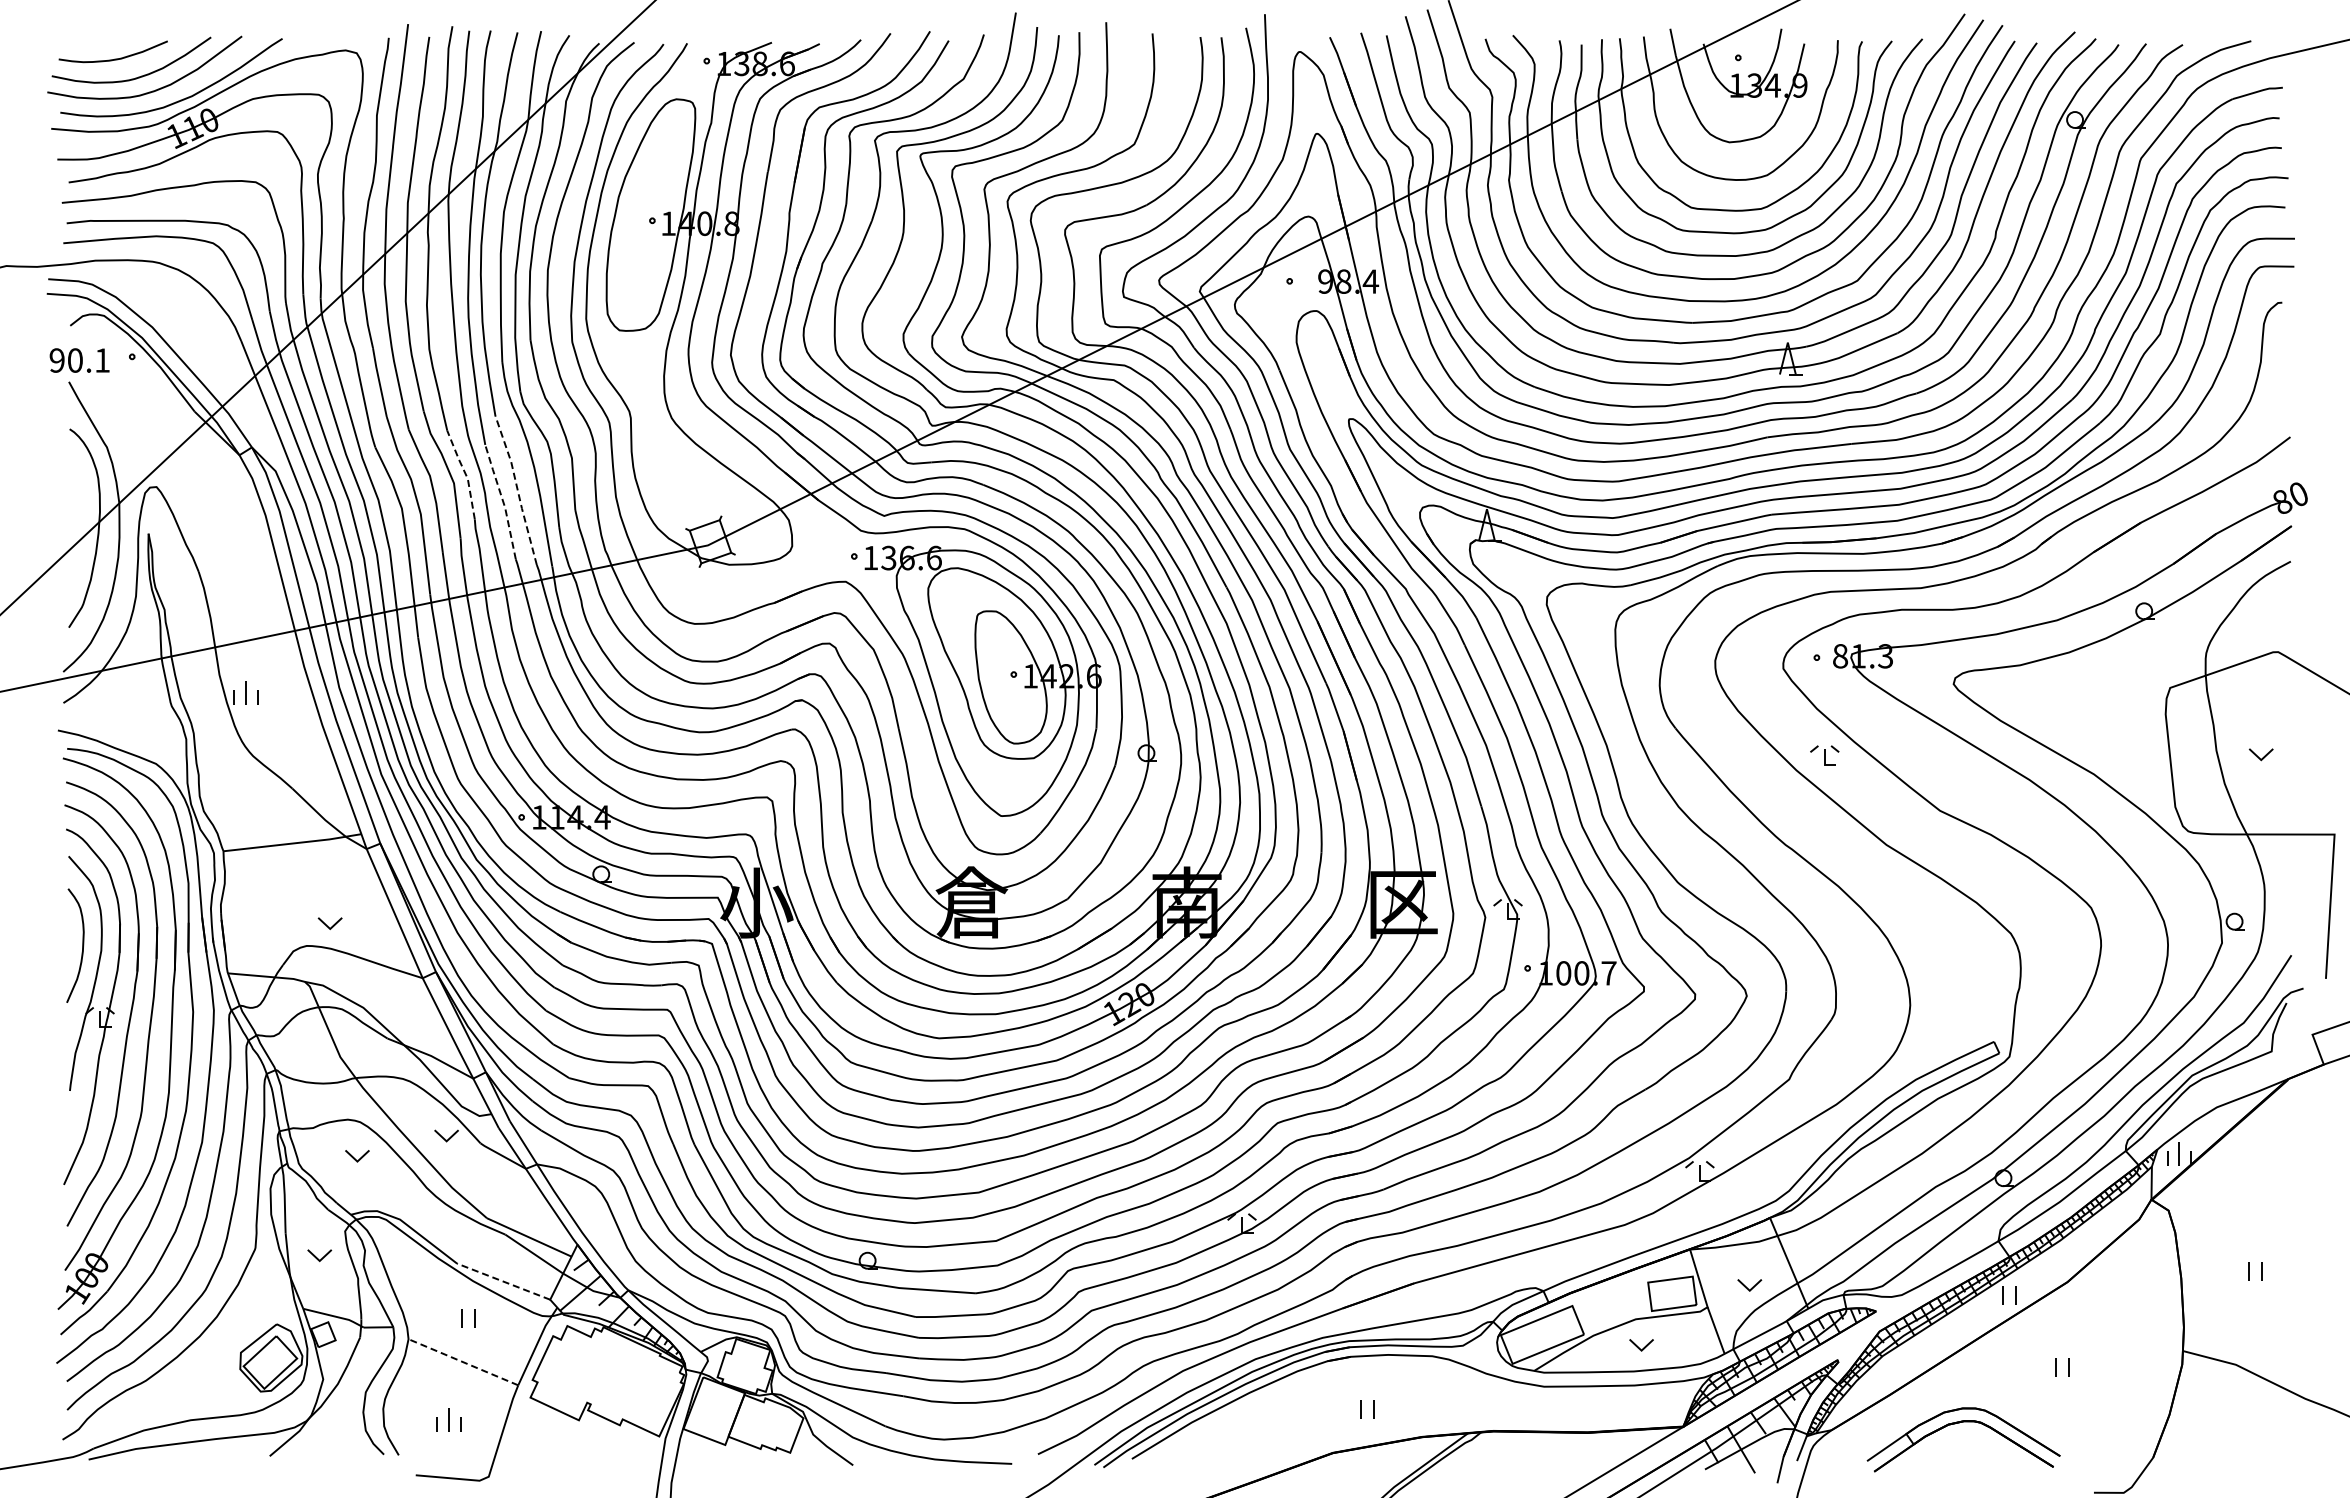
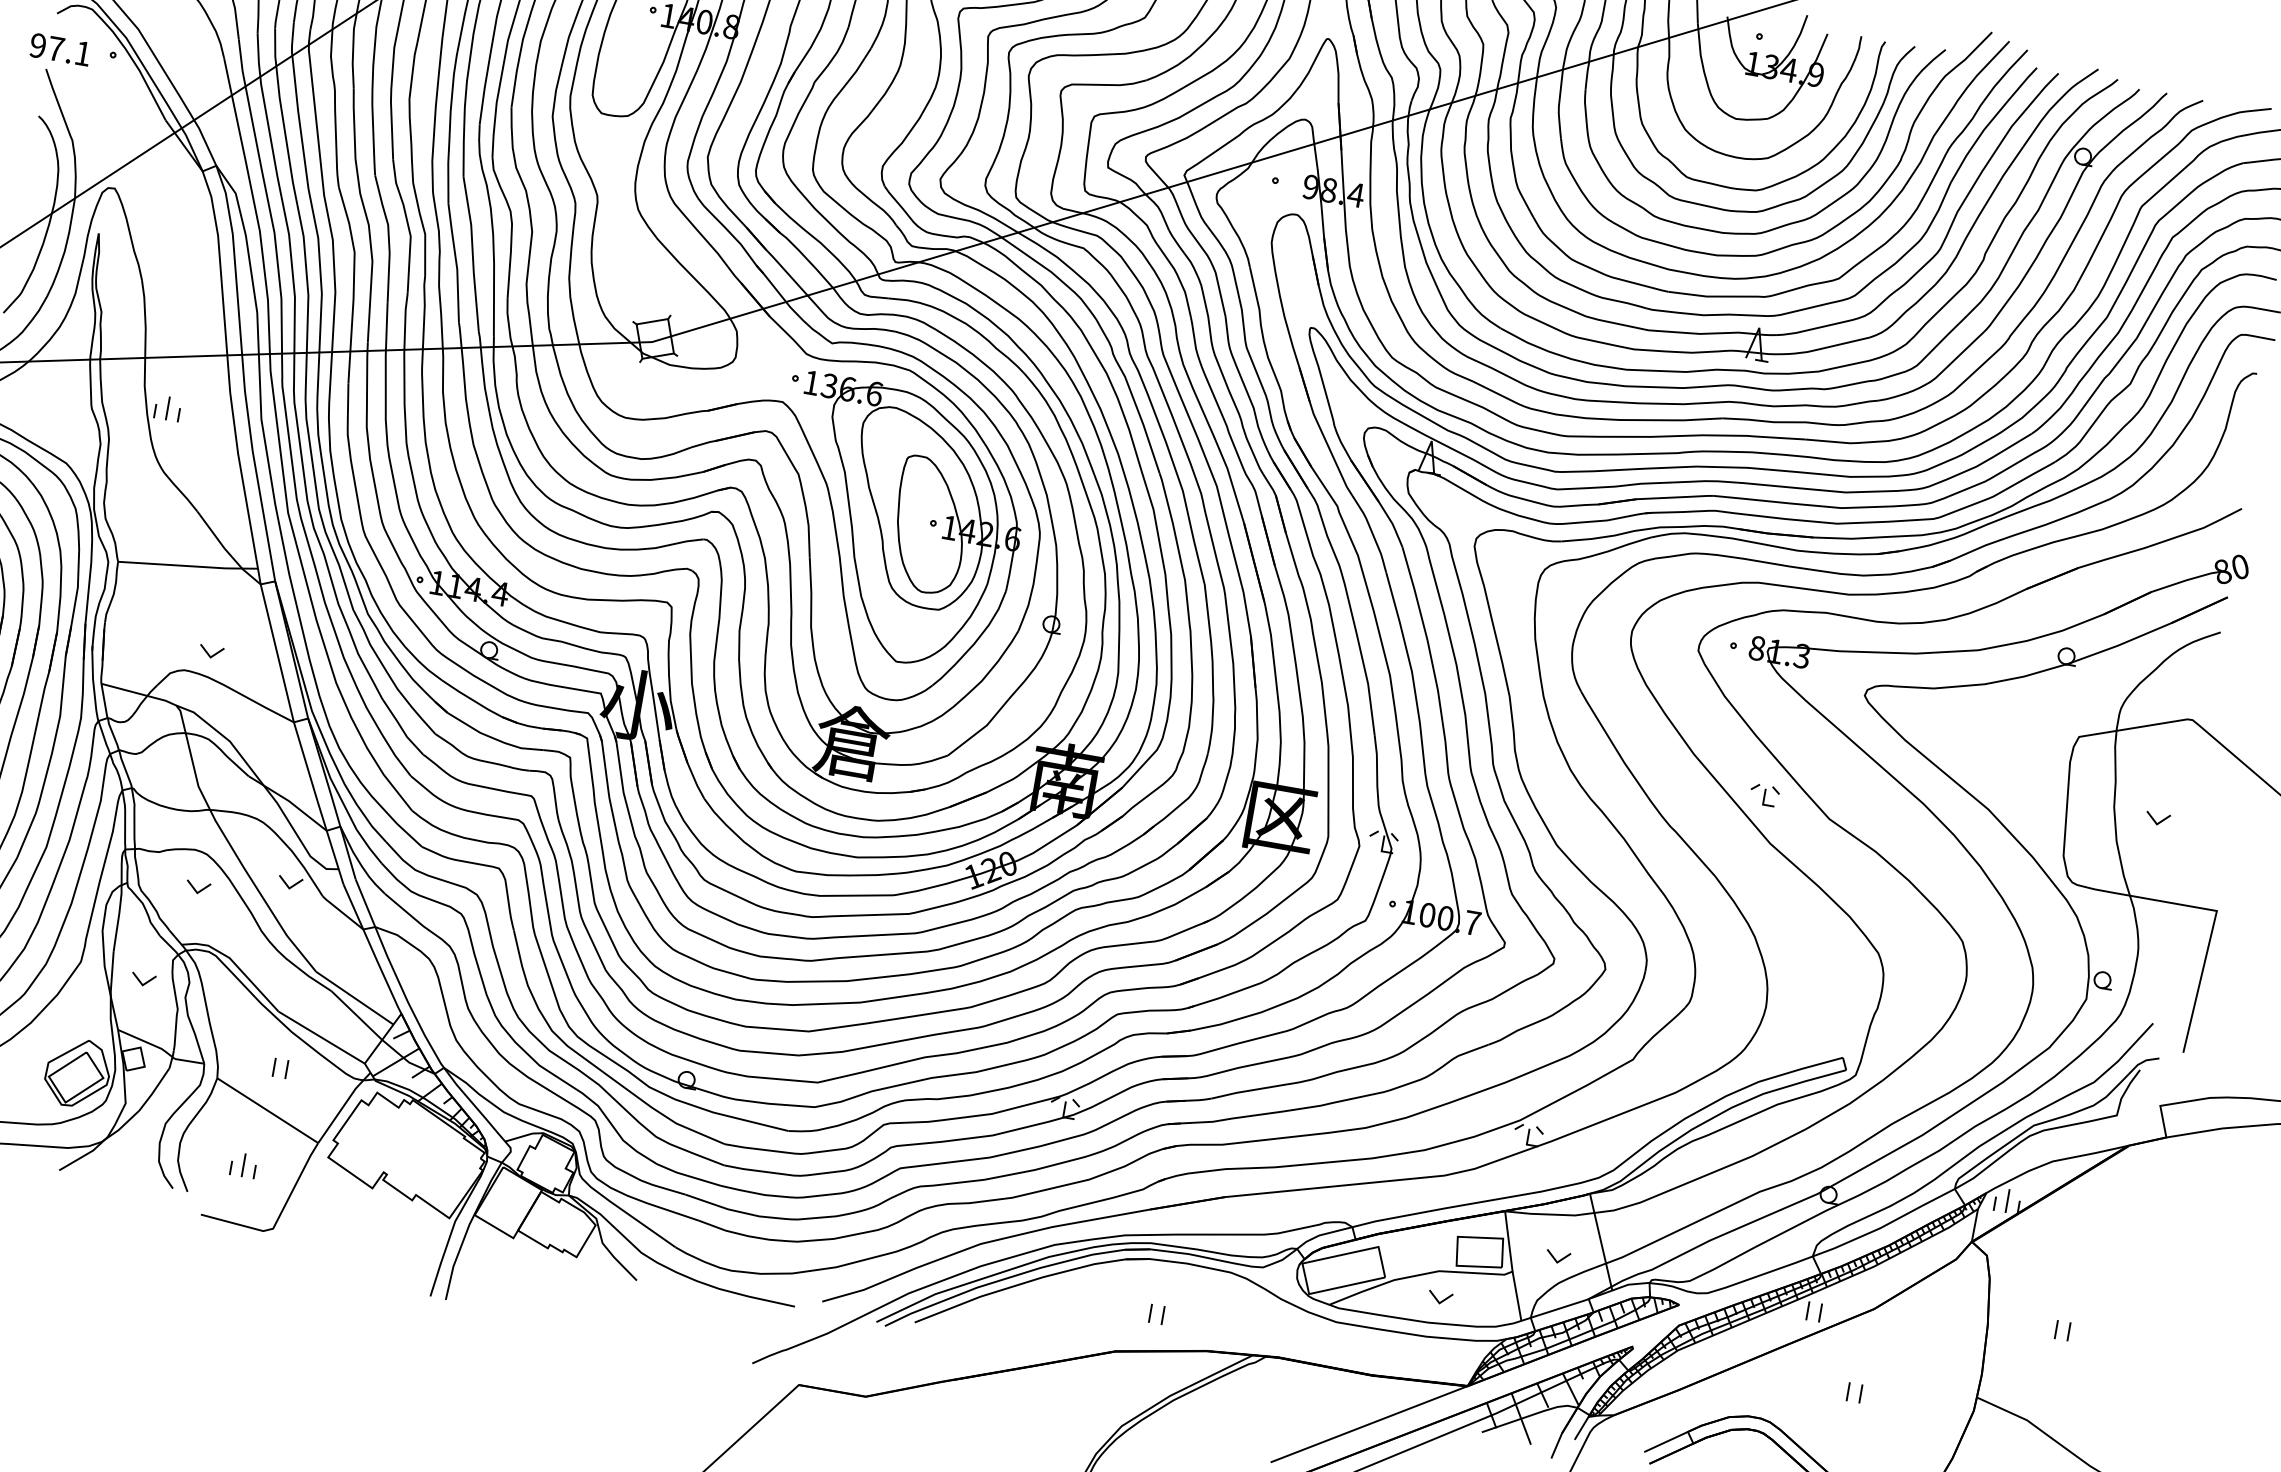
text: (75, 360) -> (56, 48), 90.1 -> 97.1
line: (465, 473) -> (423, 228), dashed -> solid
line: (517, 490) -> (472, 254), dashed -> solid
line: (503, 501) -> (456, 263), dashed -> solid
part: (1824, 755) -> (1764, 795), moved
line: (503, 1281) -> (321, 1037), dashed -> solid
line: (463, 1362) -> (267, 1110), dashed -> solid

